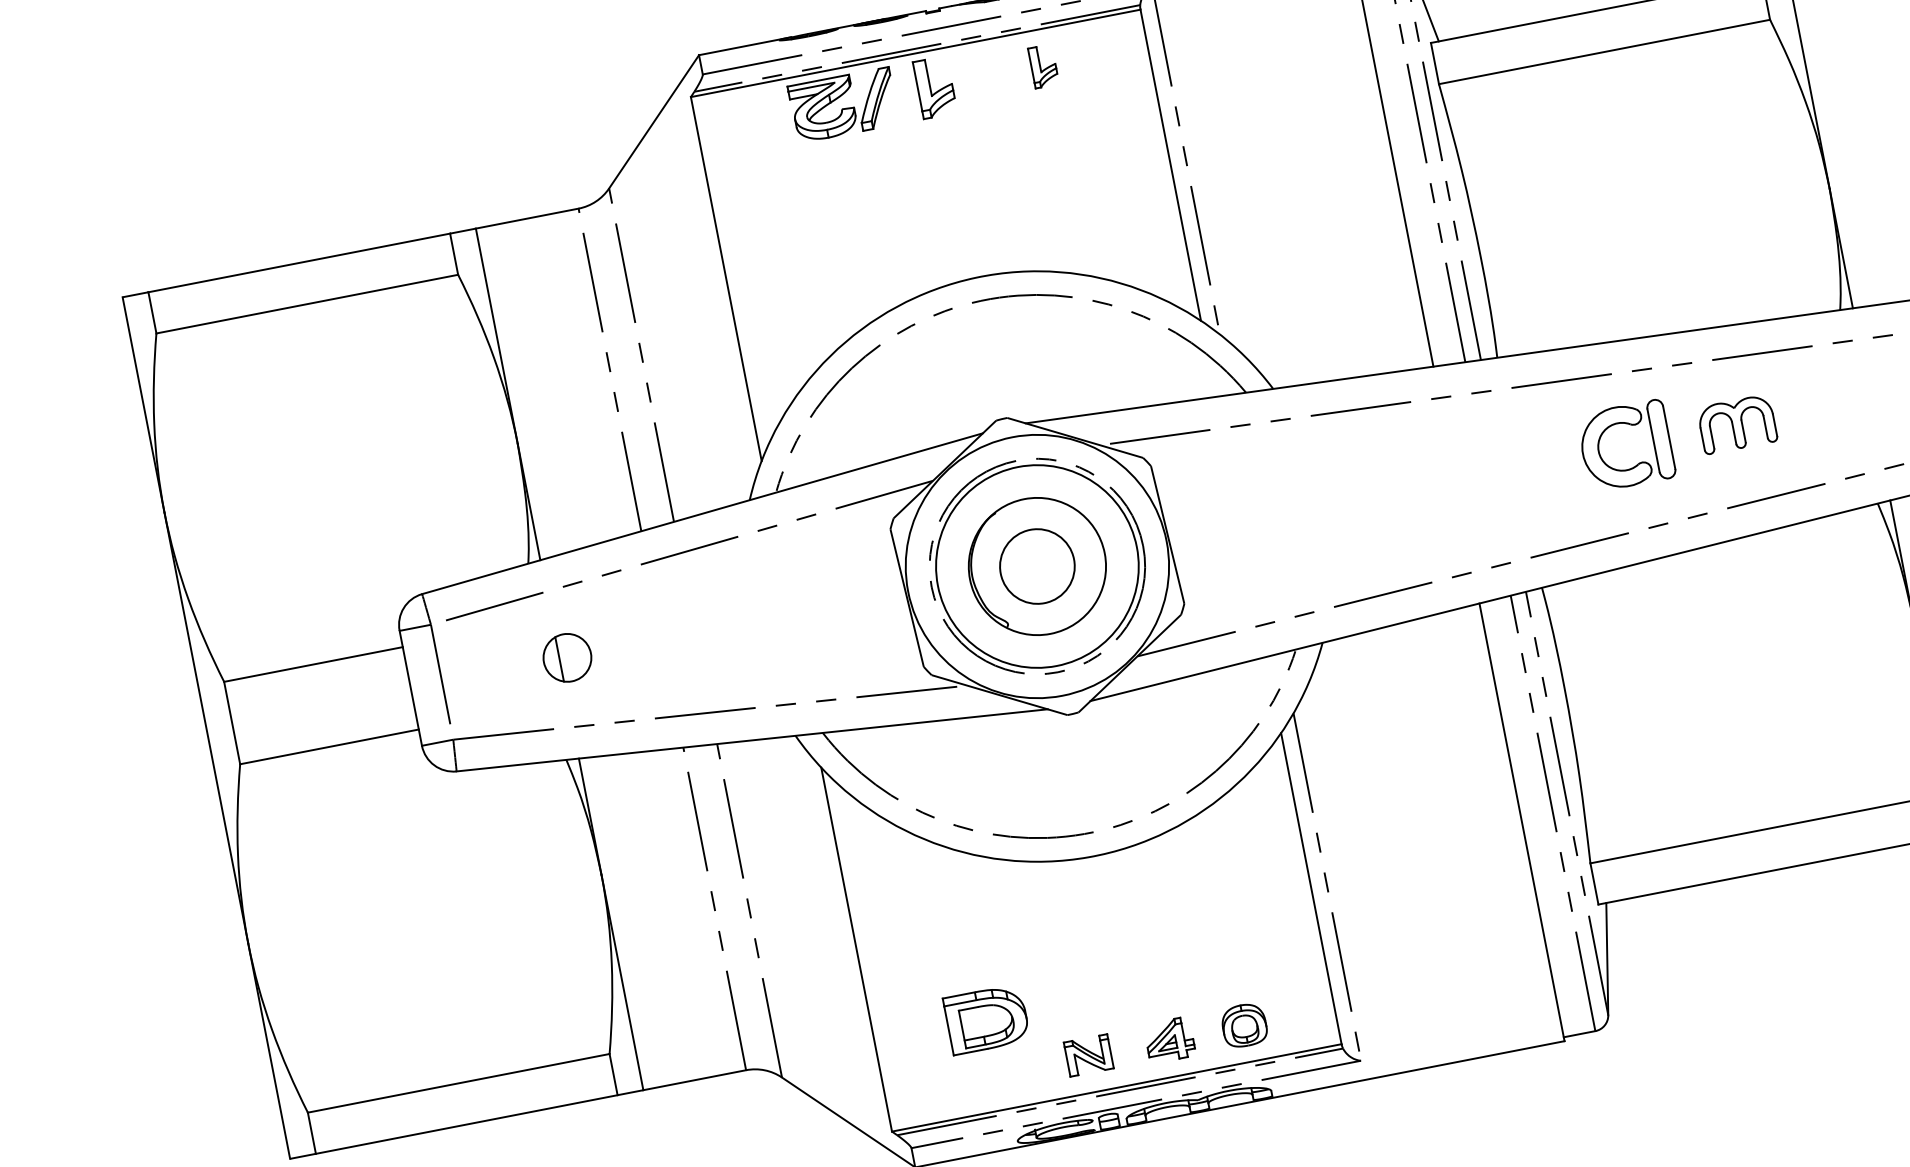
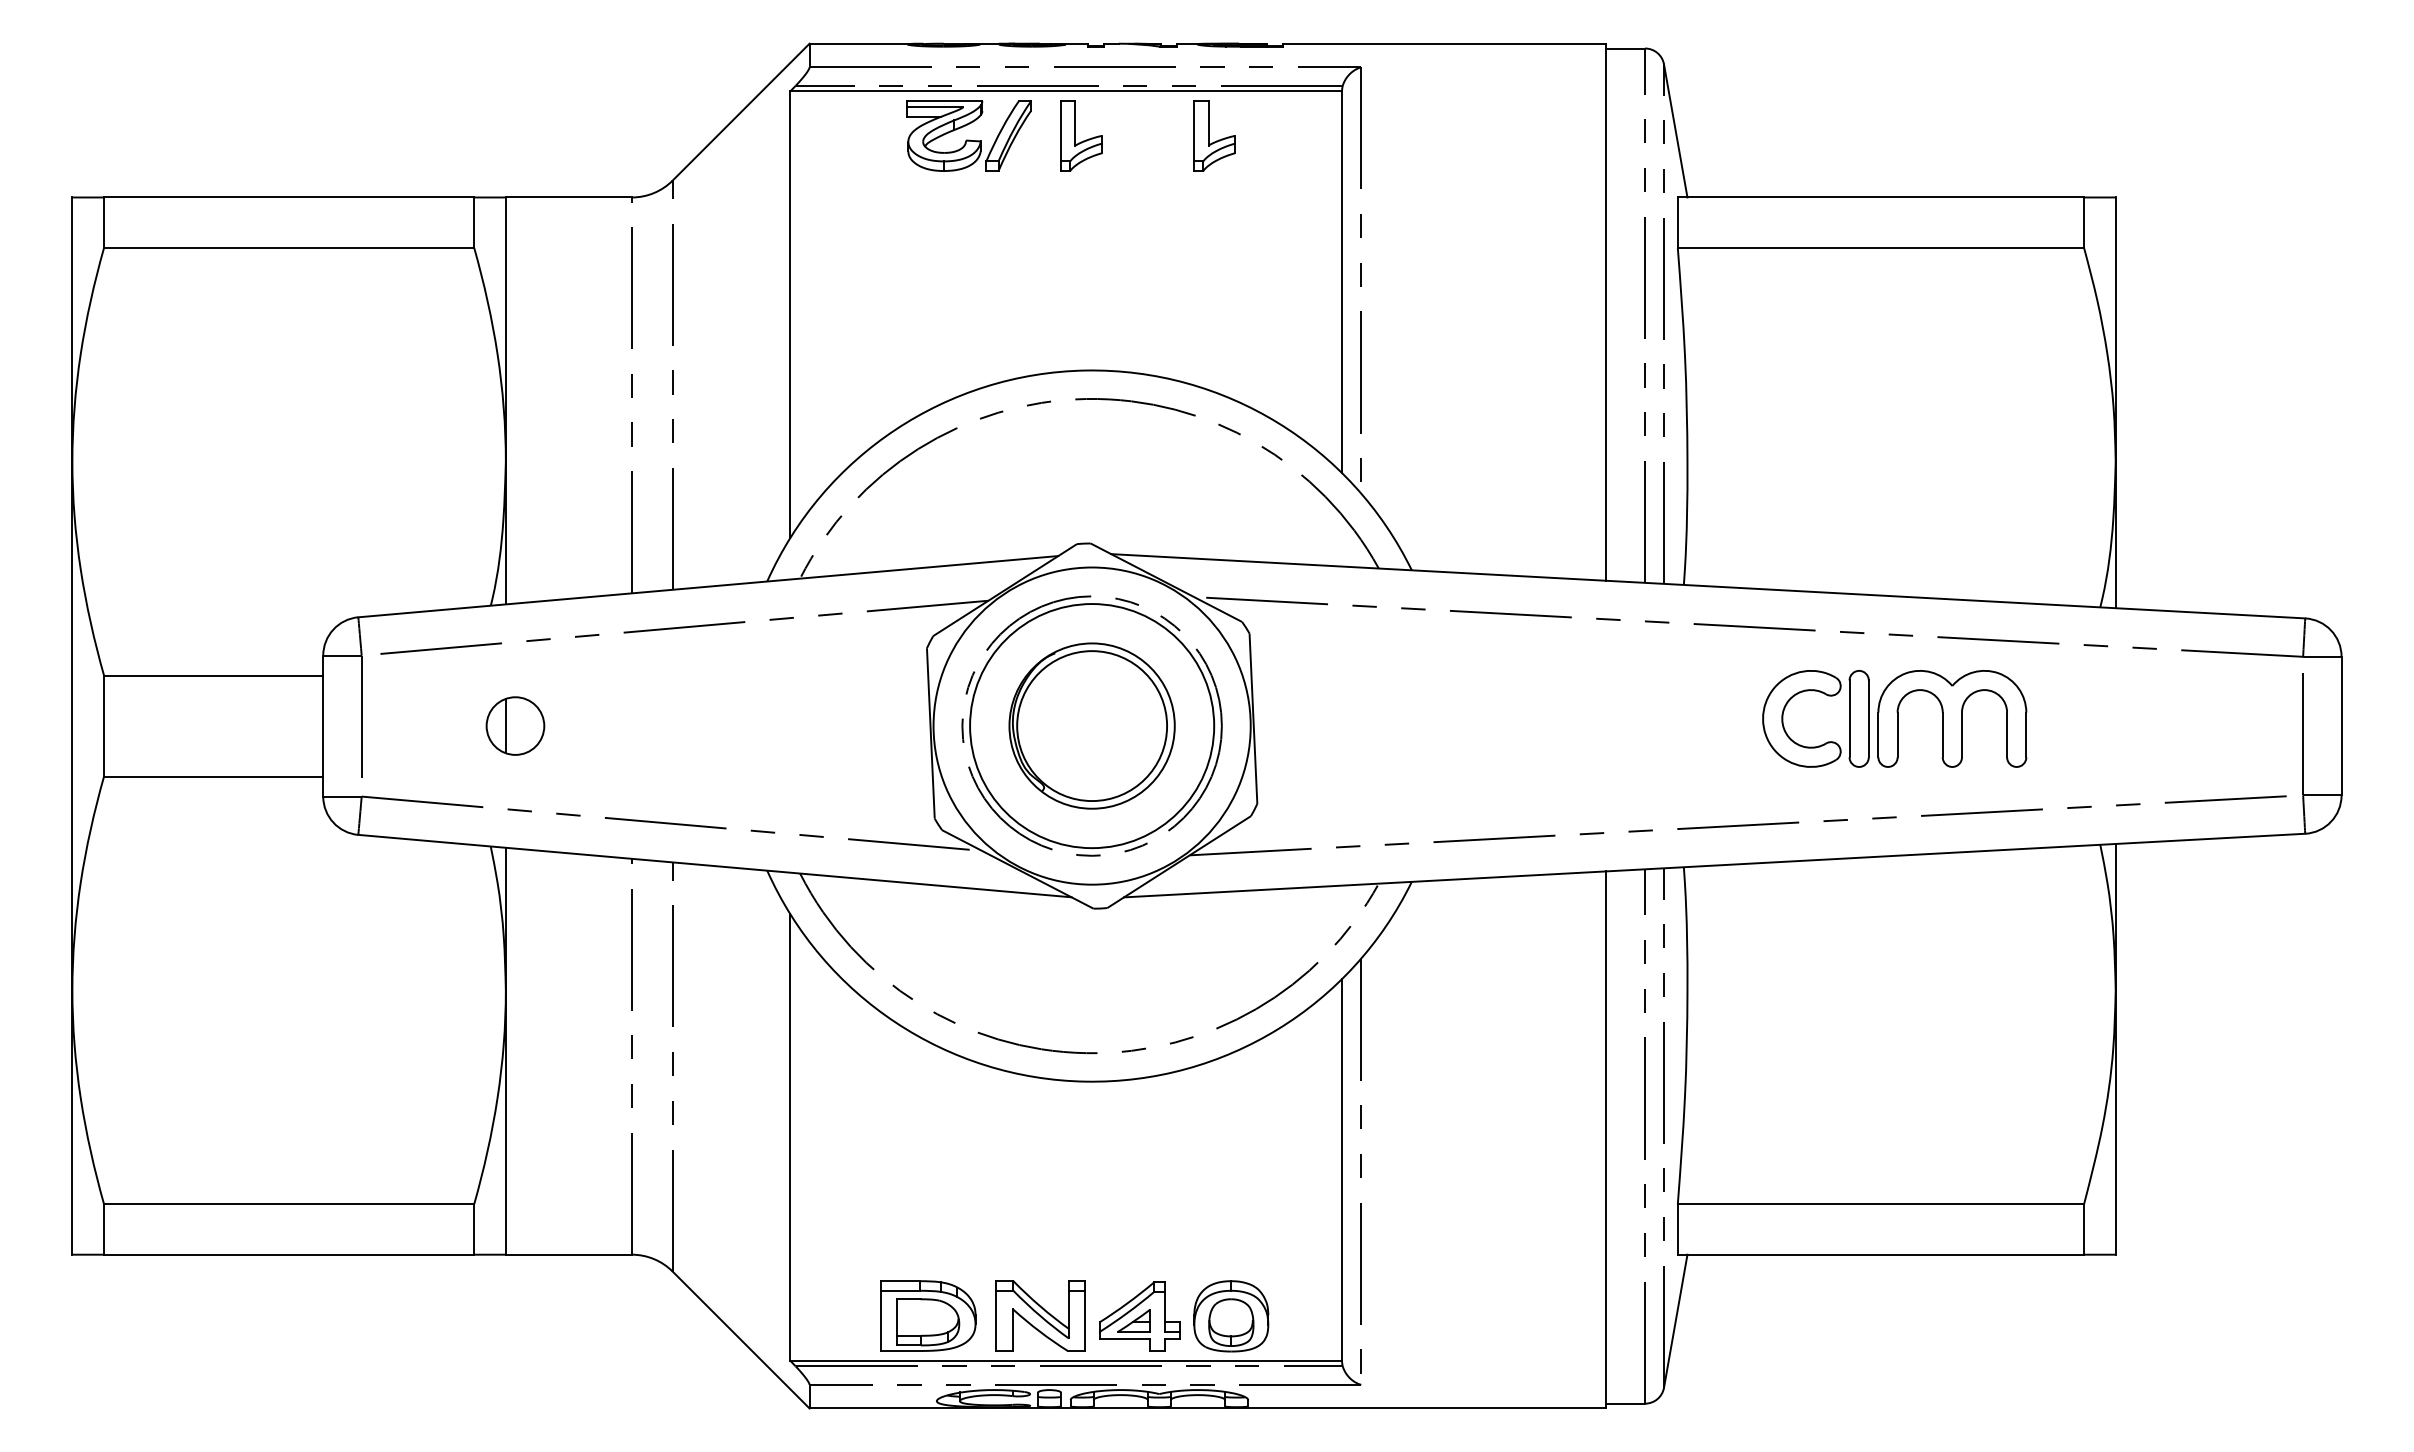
part: (1043, 65) -> (1214, 135), size x1.43
part: (1737, 424) -> (1952, 718), size x1.67
circle: (1037, 566) -> (1092, 726), size x1.67
part: (986, 1019) -> (928, 1315), moved
part: (1244, 1025) -> (1231, 1316), size x1.43
part: (1169, 1040) -> (1139, 1316), size x1.43
part: (1088, 1055) -> (1040, 1315), size x1.67

